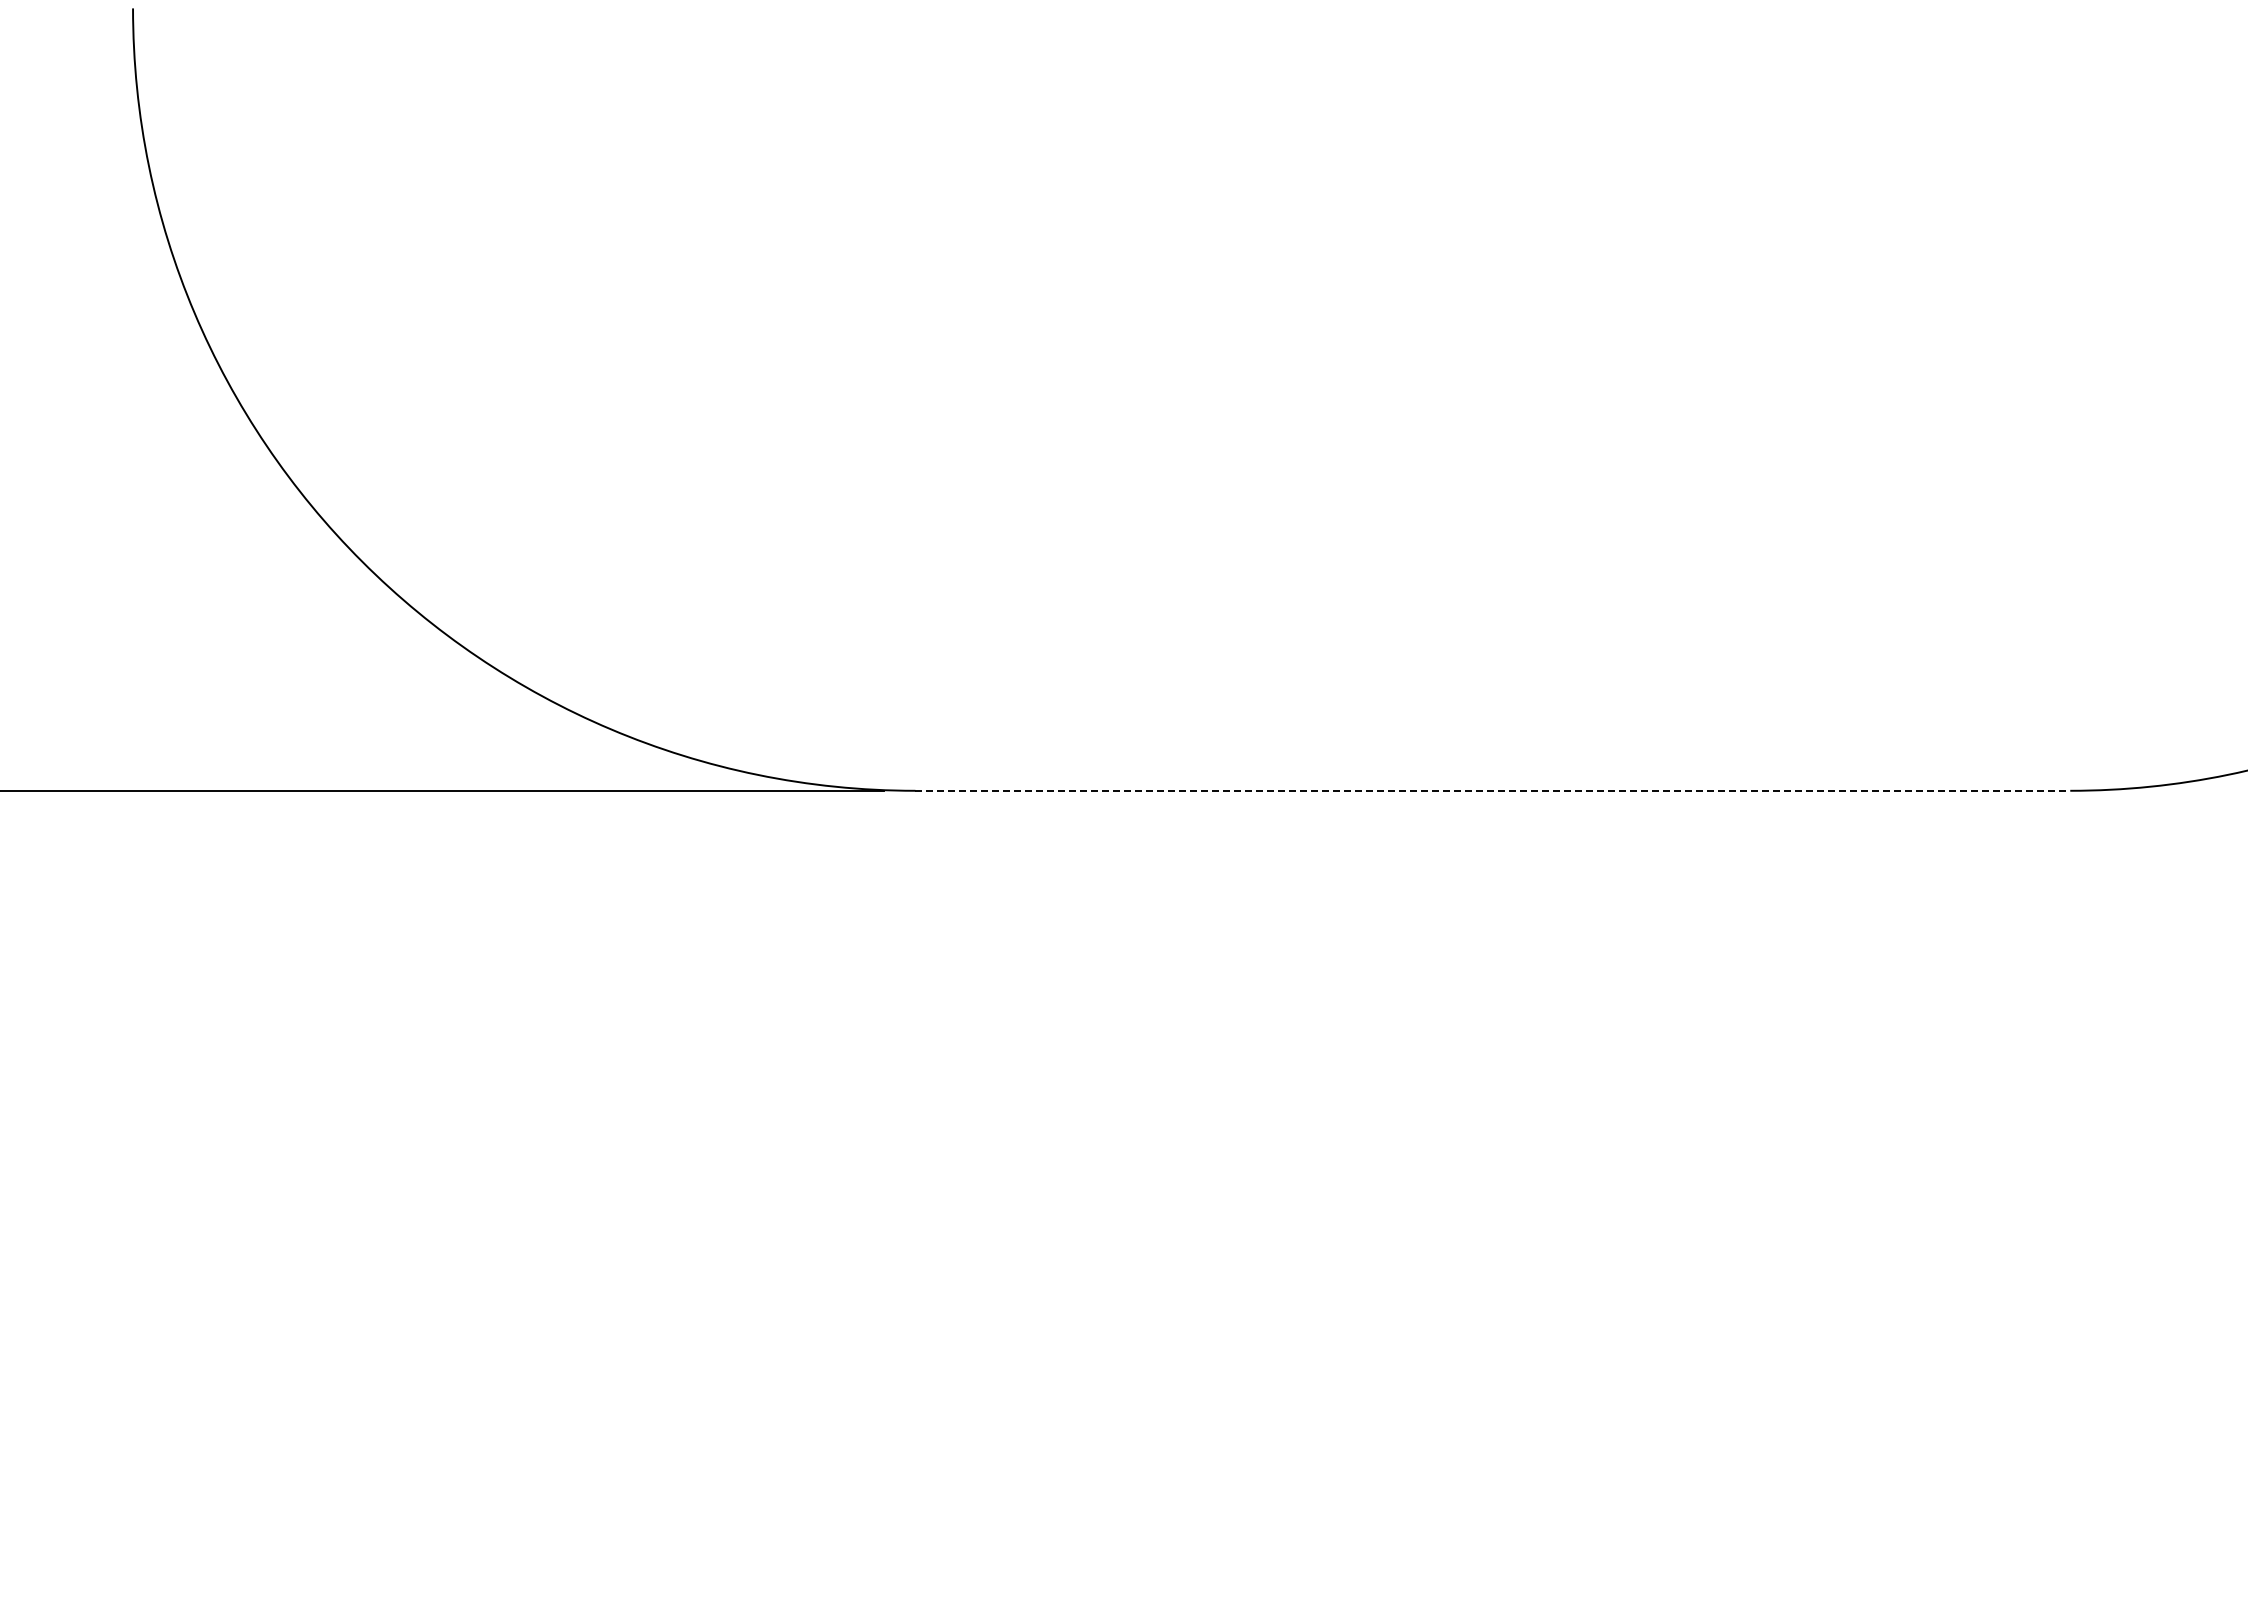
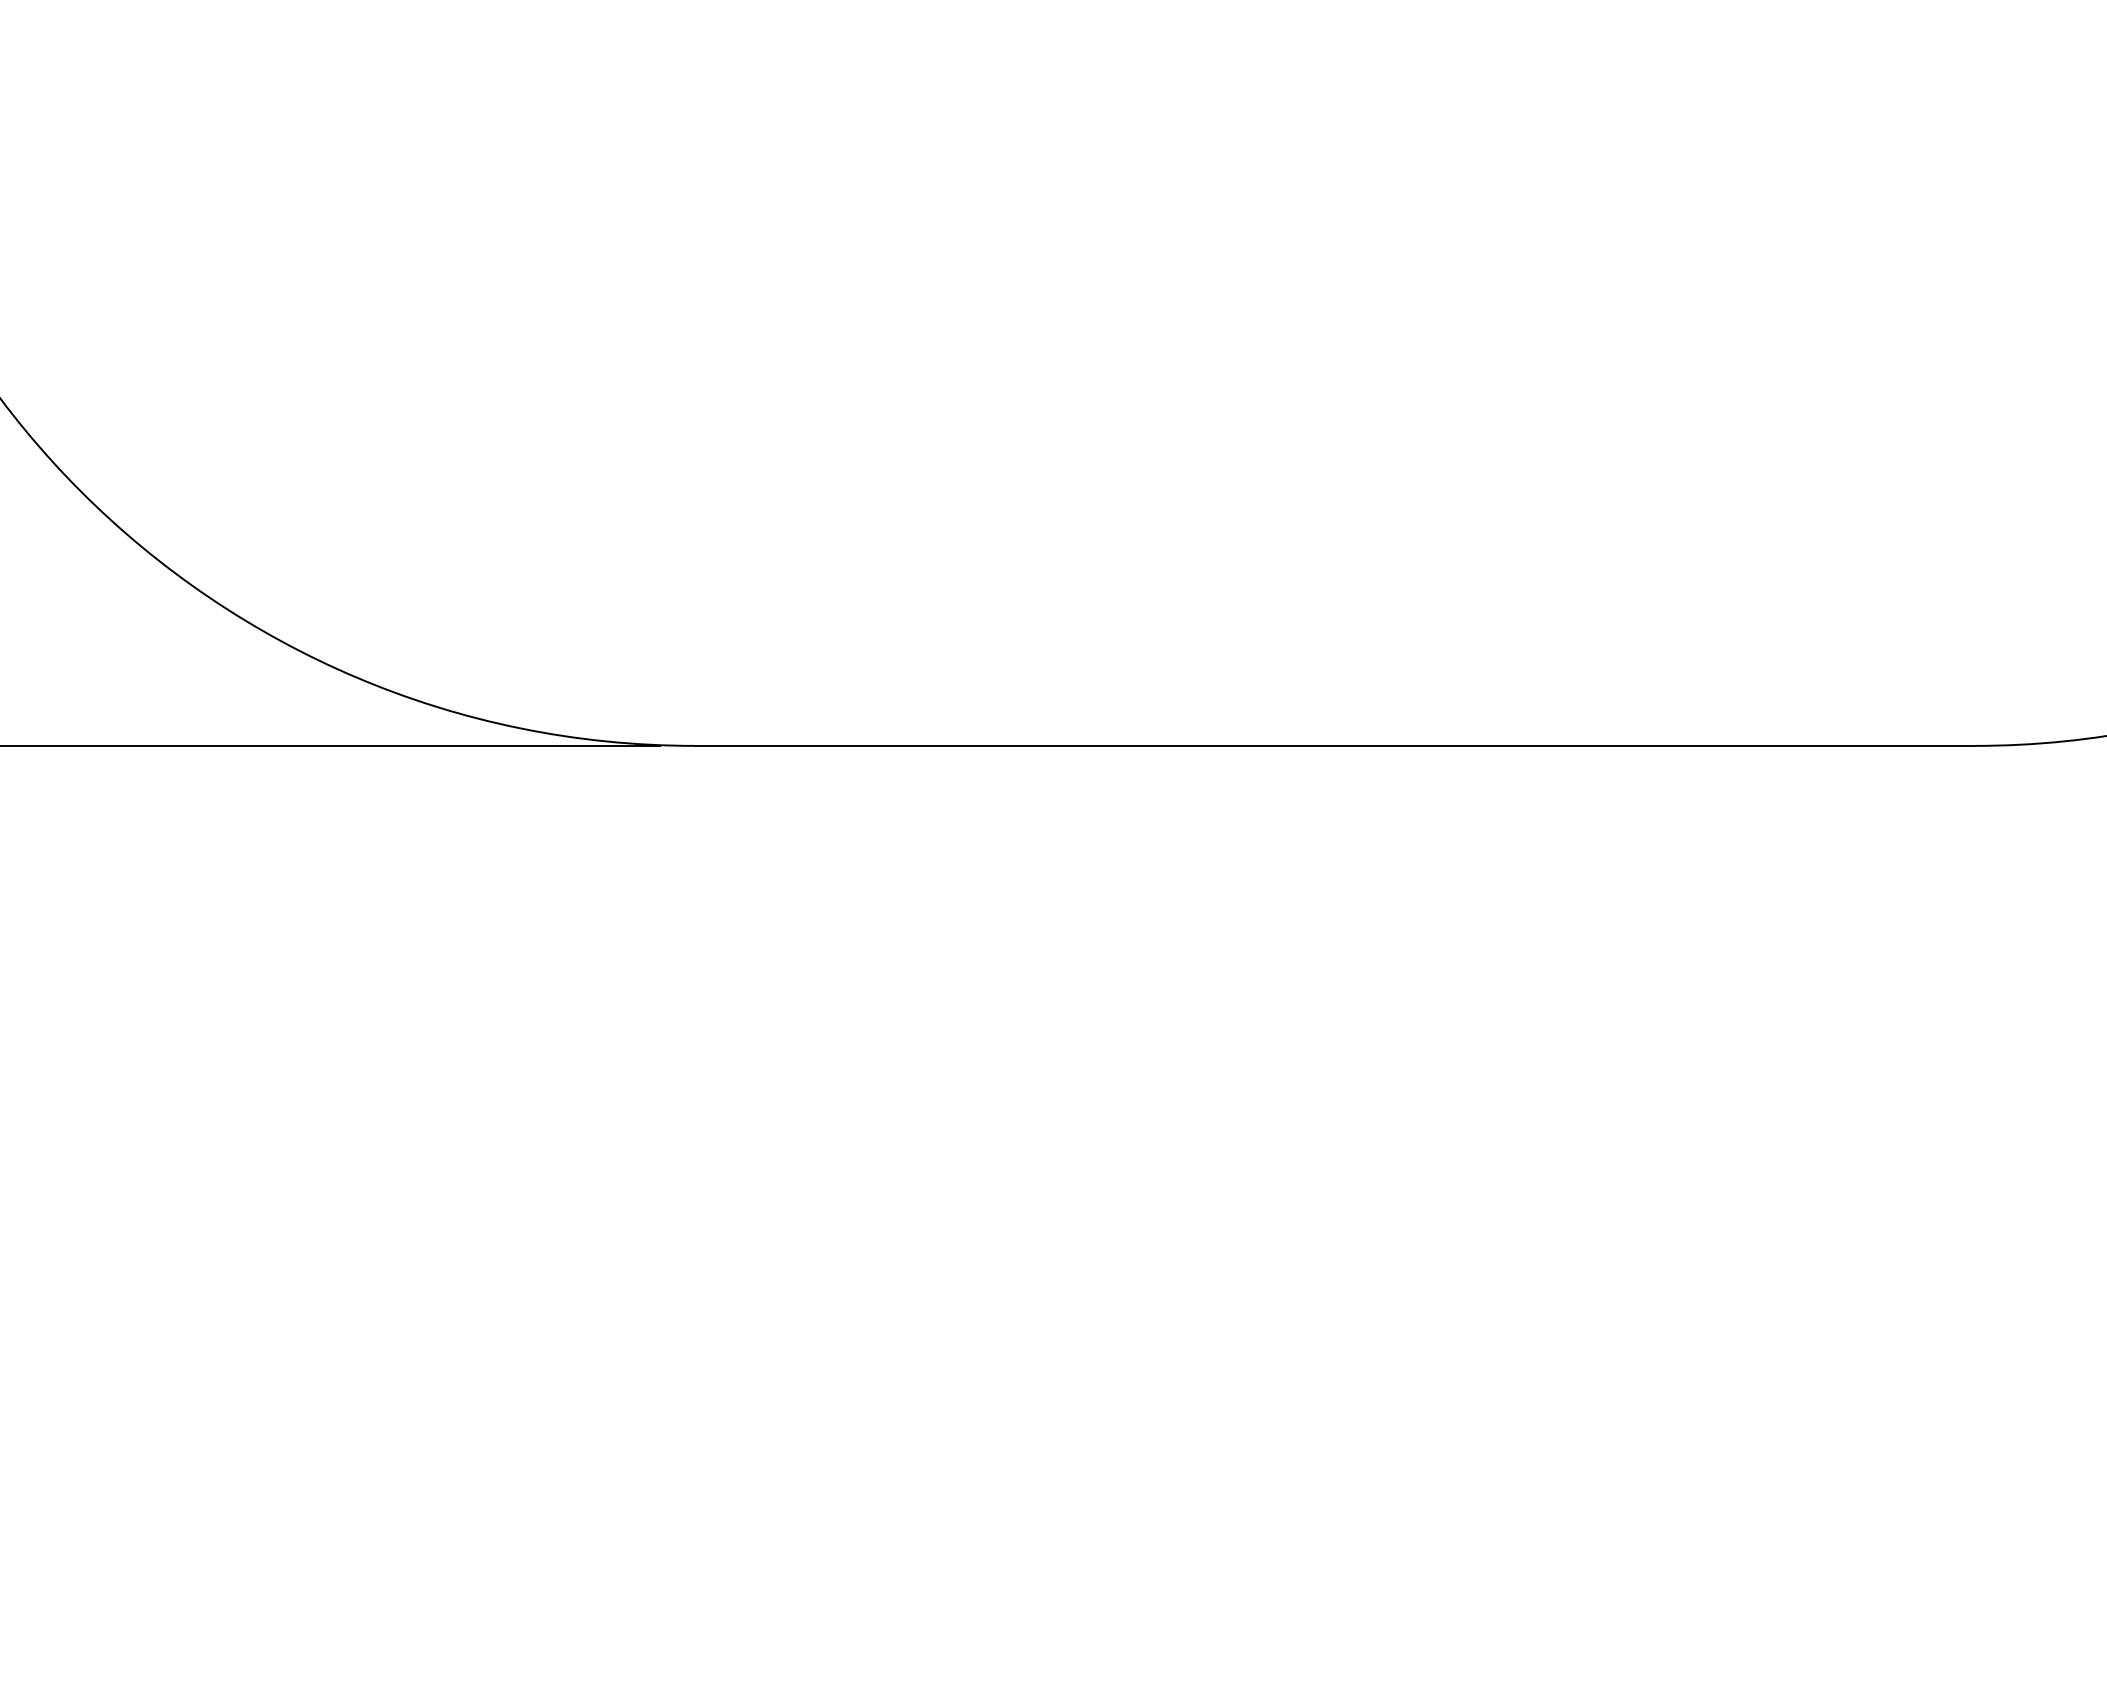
line: (1493, 790) -> (1335, 745), dashed -> solid

